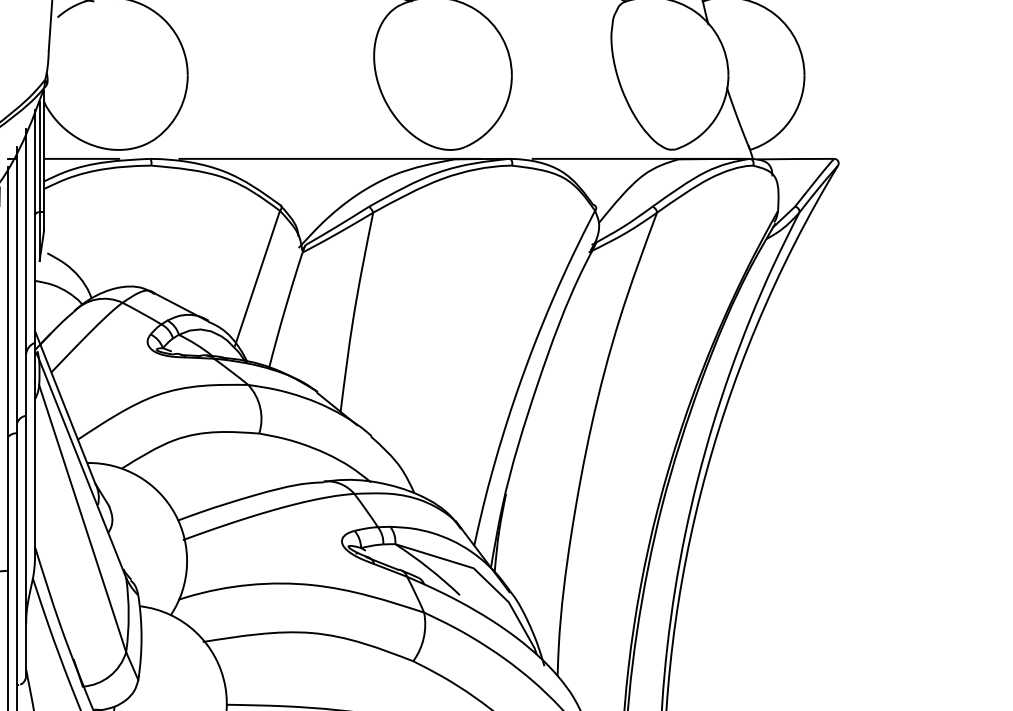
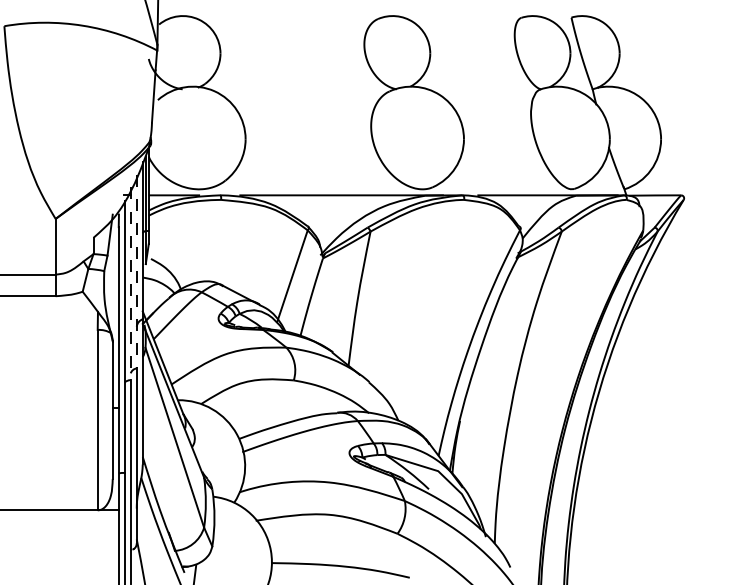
line: (25, 271) -> (136, 271), solid -> dashed
line: (16, 291) -> (130, 284), solid -> dashed

